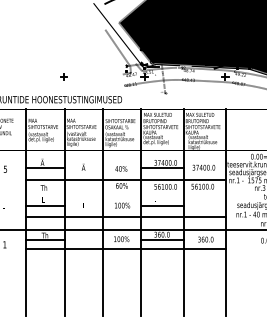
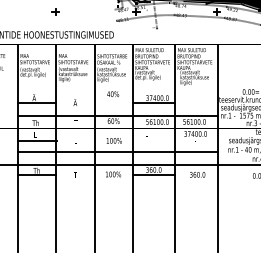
text: (203, 167) -> (195, 133), moved
text: (121, 168) -> (113, 93), moved
line: (162, 205) -> (154, 140), removed
line: (125, 249) -> (117, 184), removed

